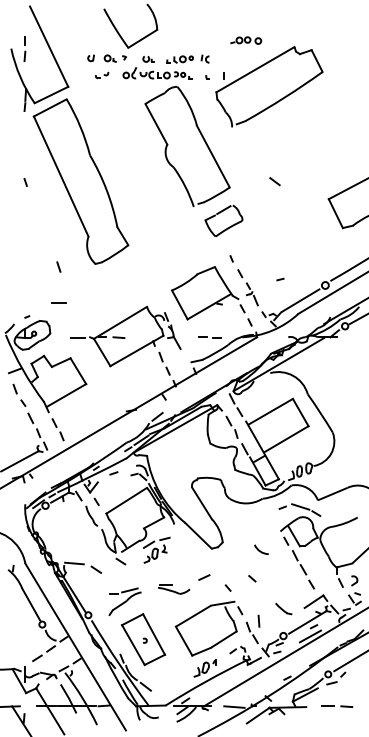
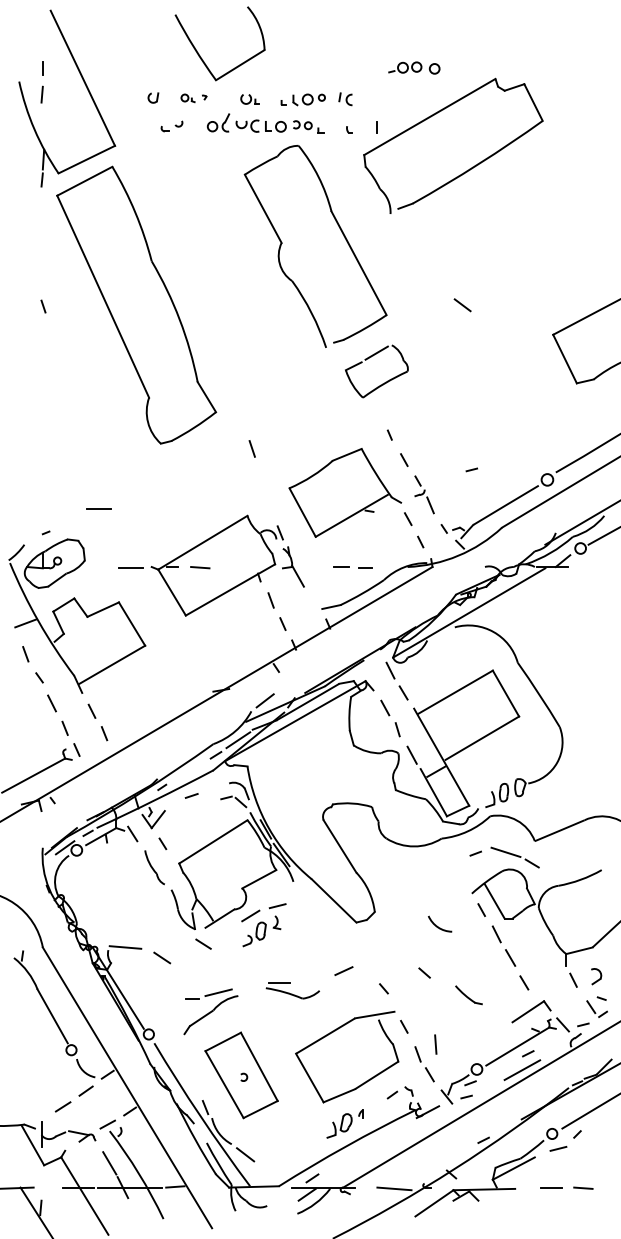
part: (114, 58) -> (192, 98), size x0.7
line: (58, 266) -> (251, 447), moved
part: (283, 609) -> (468, 996), moved

